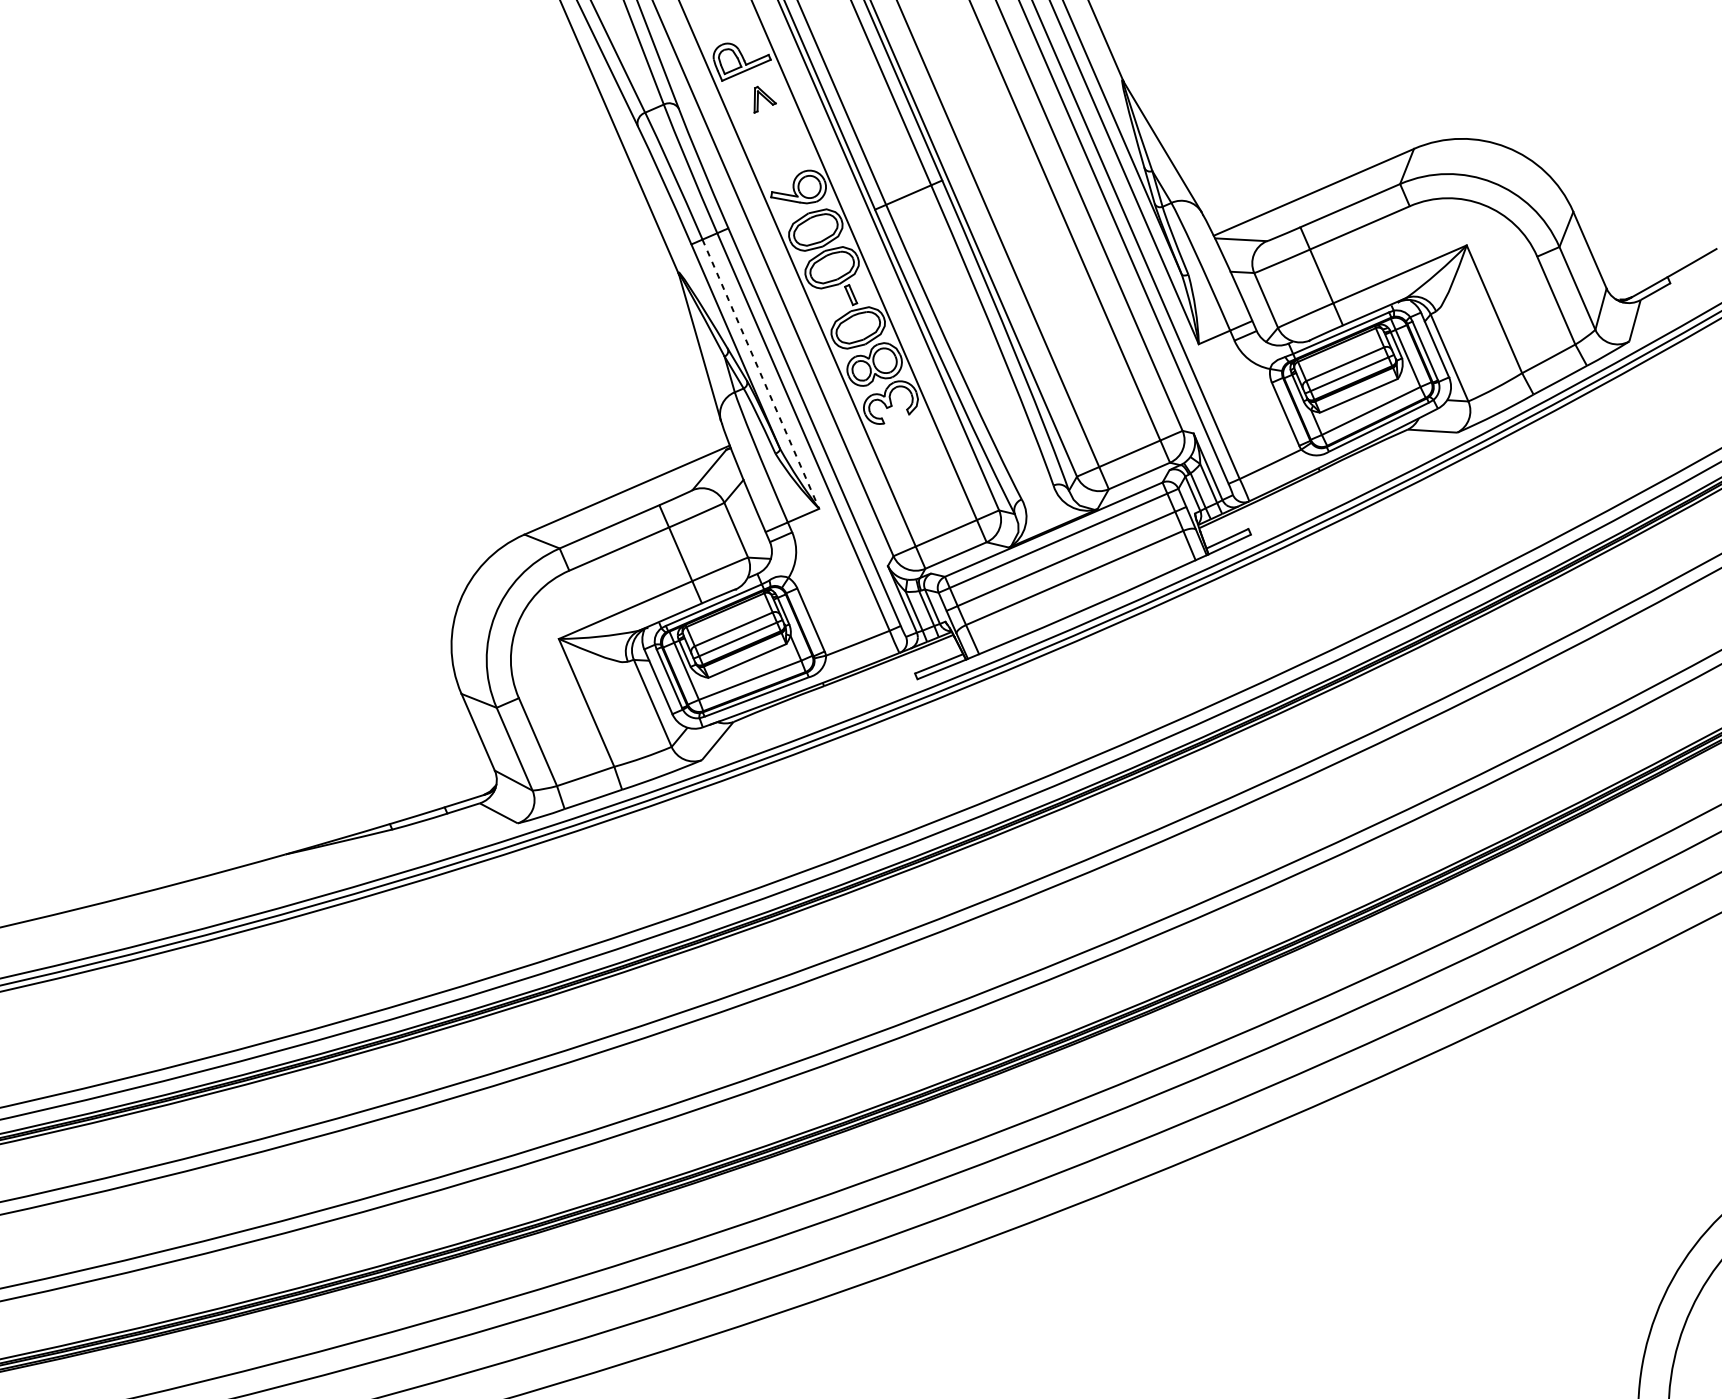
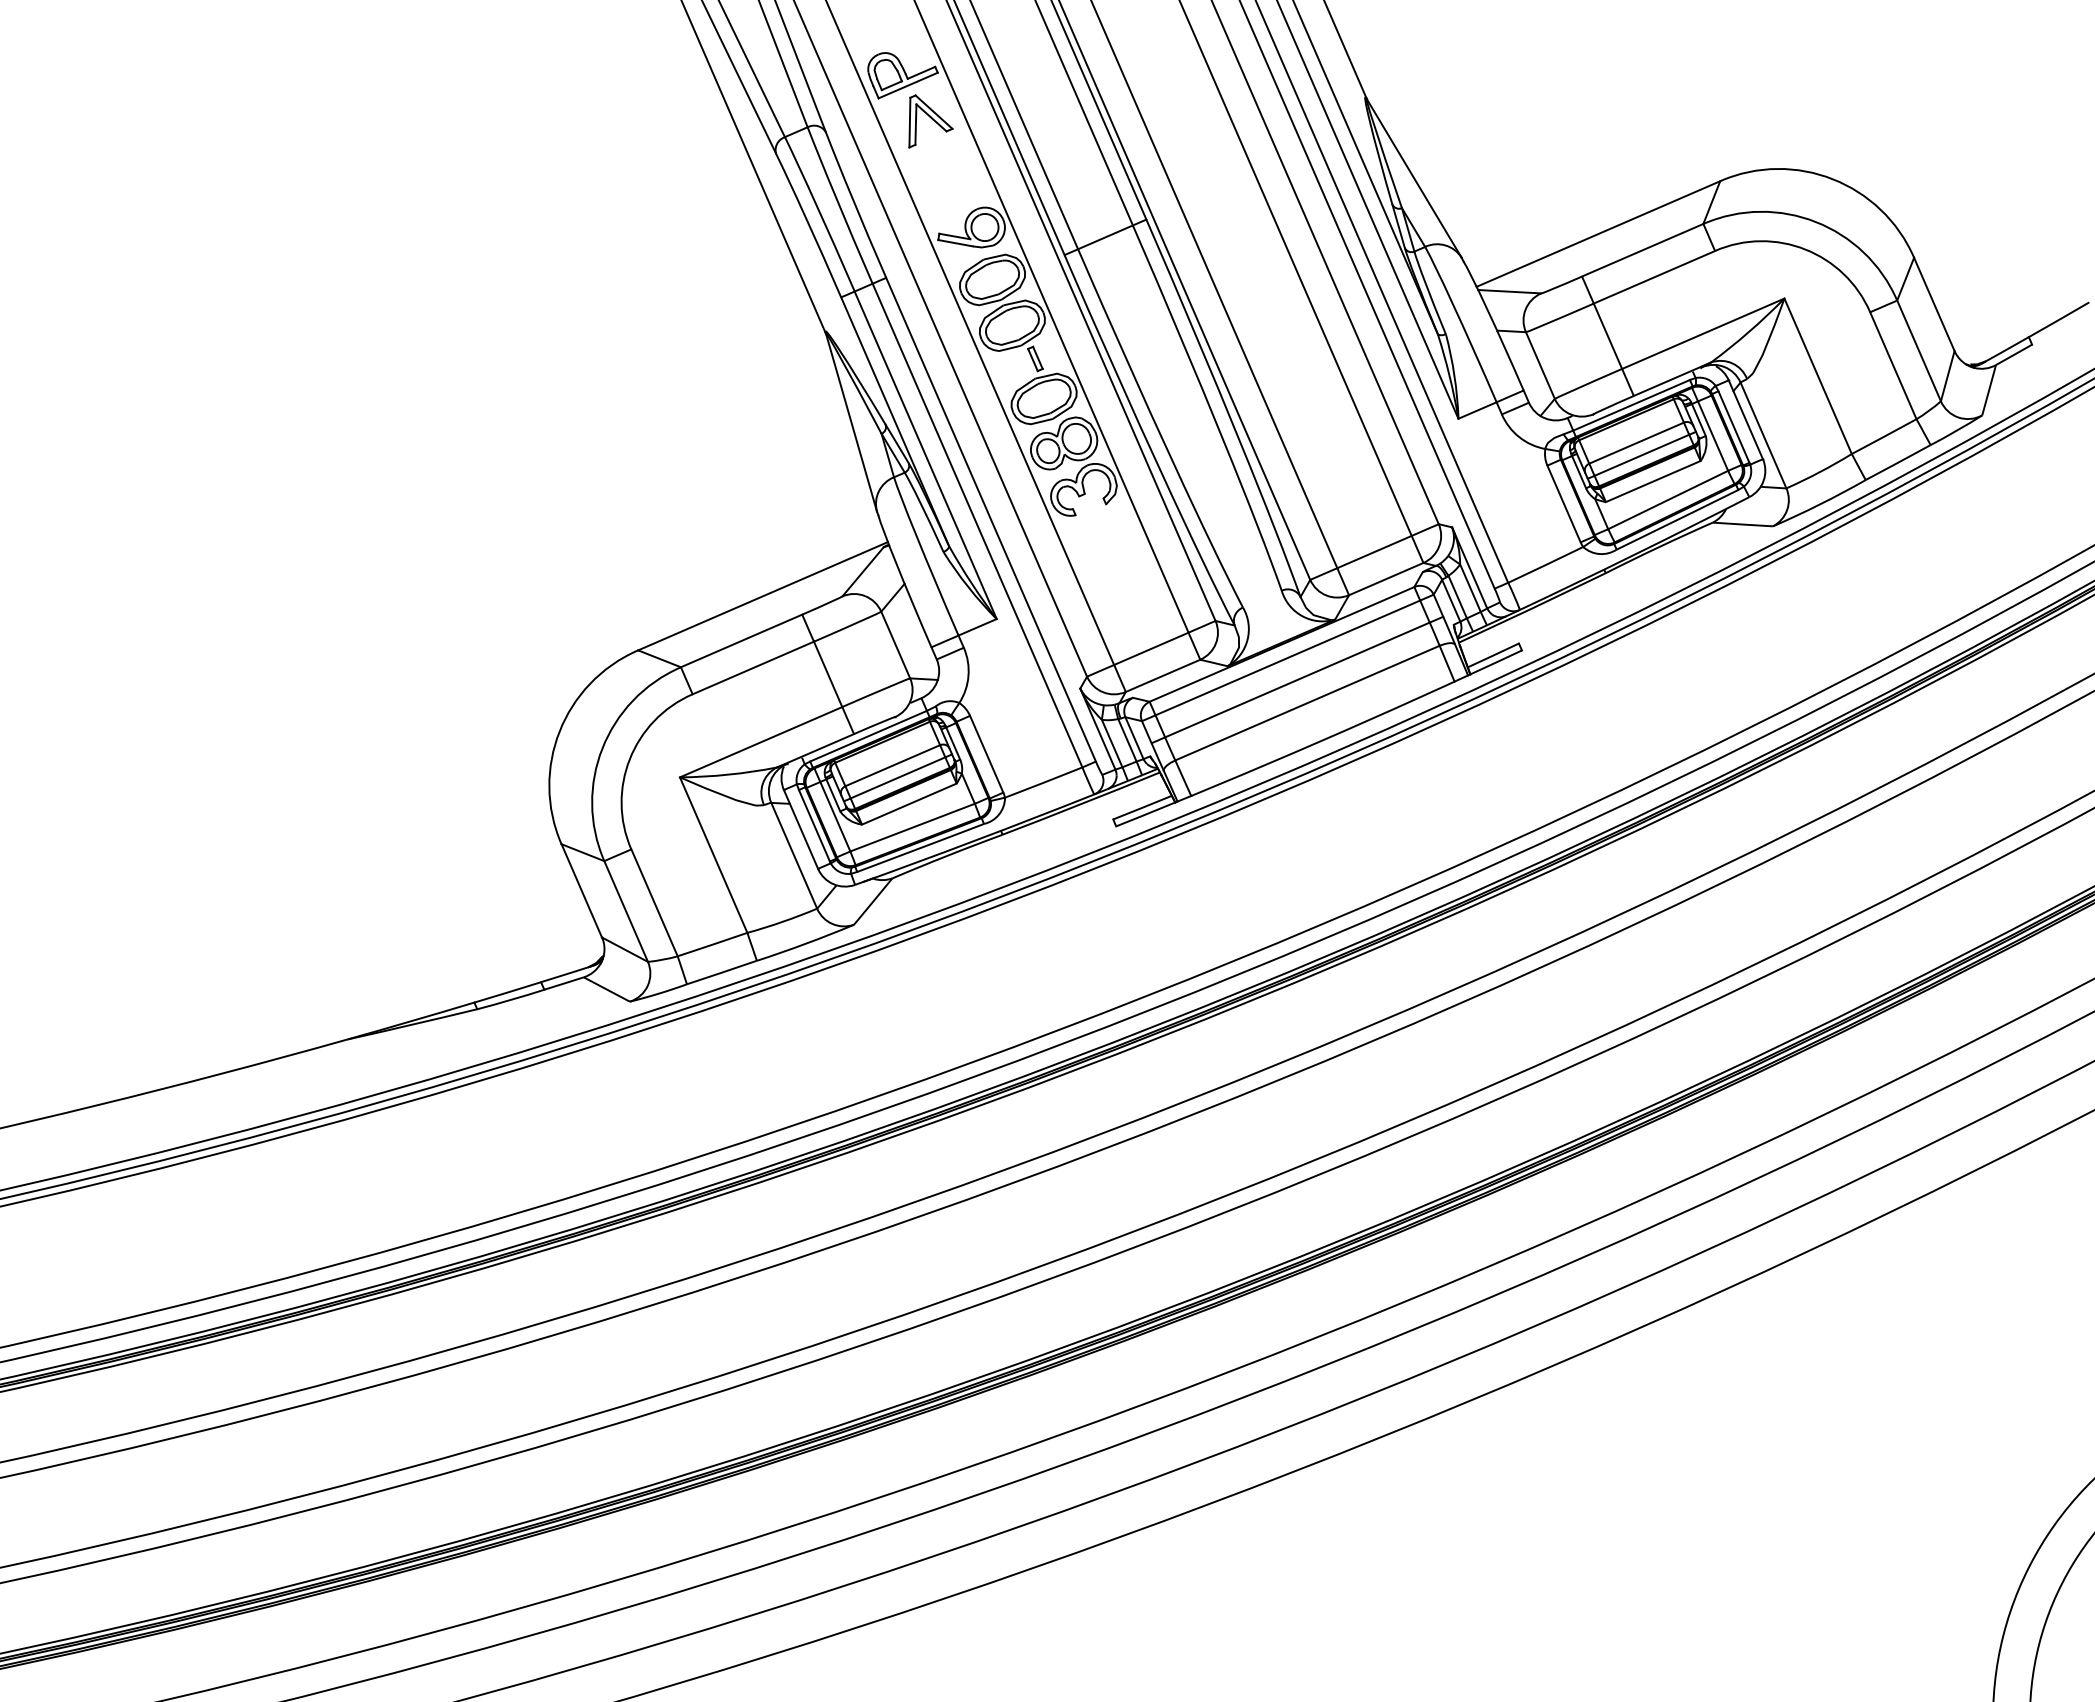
part: (764, 99) -> (930, 121), size x1.67
line: (760, 374) -> (925, 455), dashed -> solid

